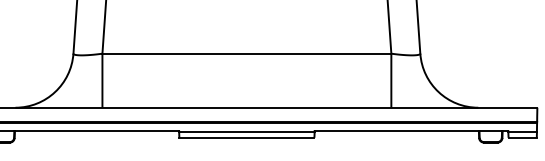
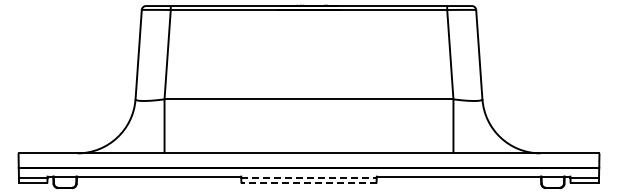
line: (246, 131) -> (308, 177), solid -> dashed
line: (246, 137) -> (308, 183), solid -> dashed

